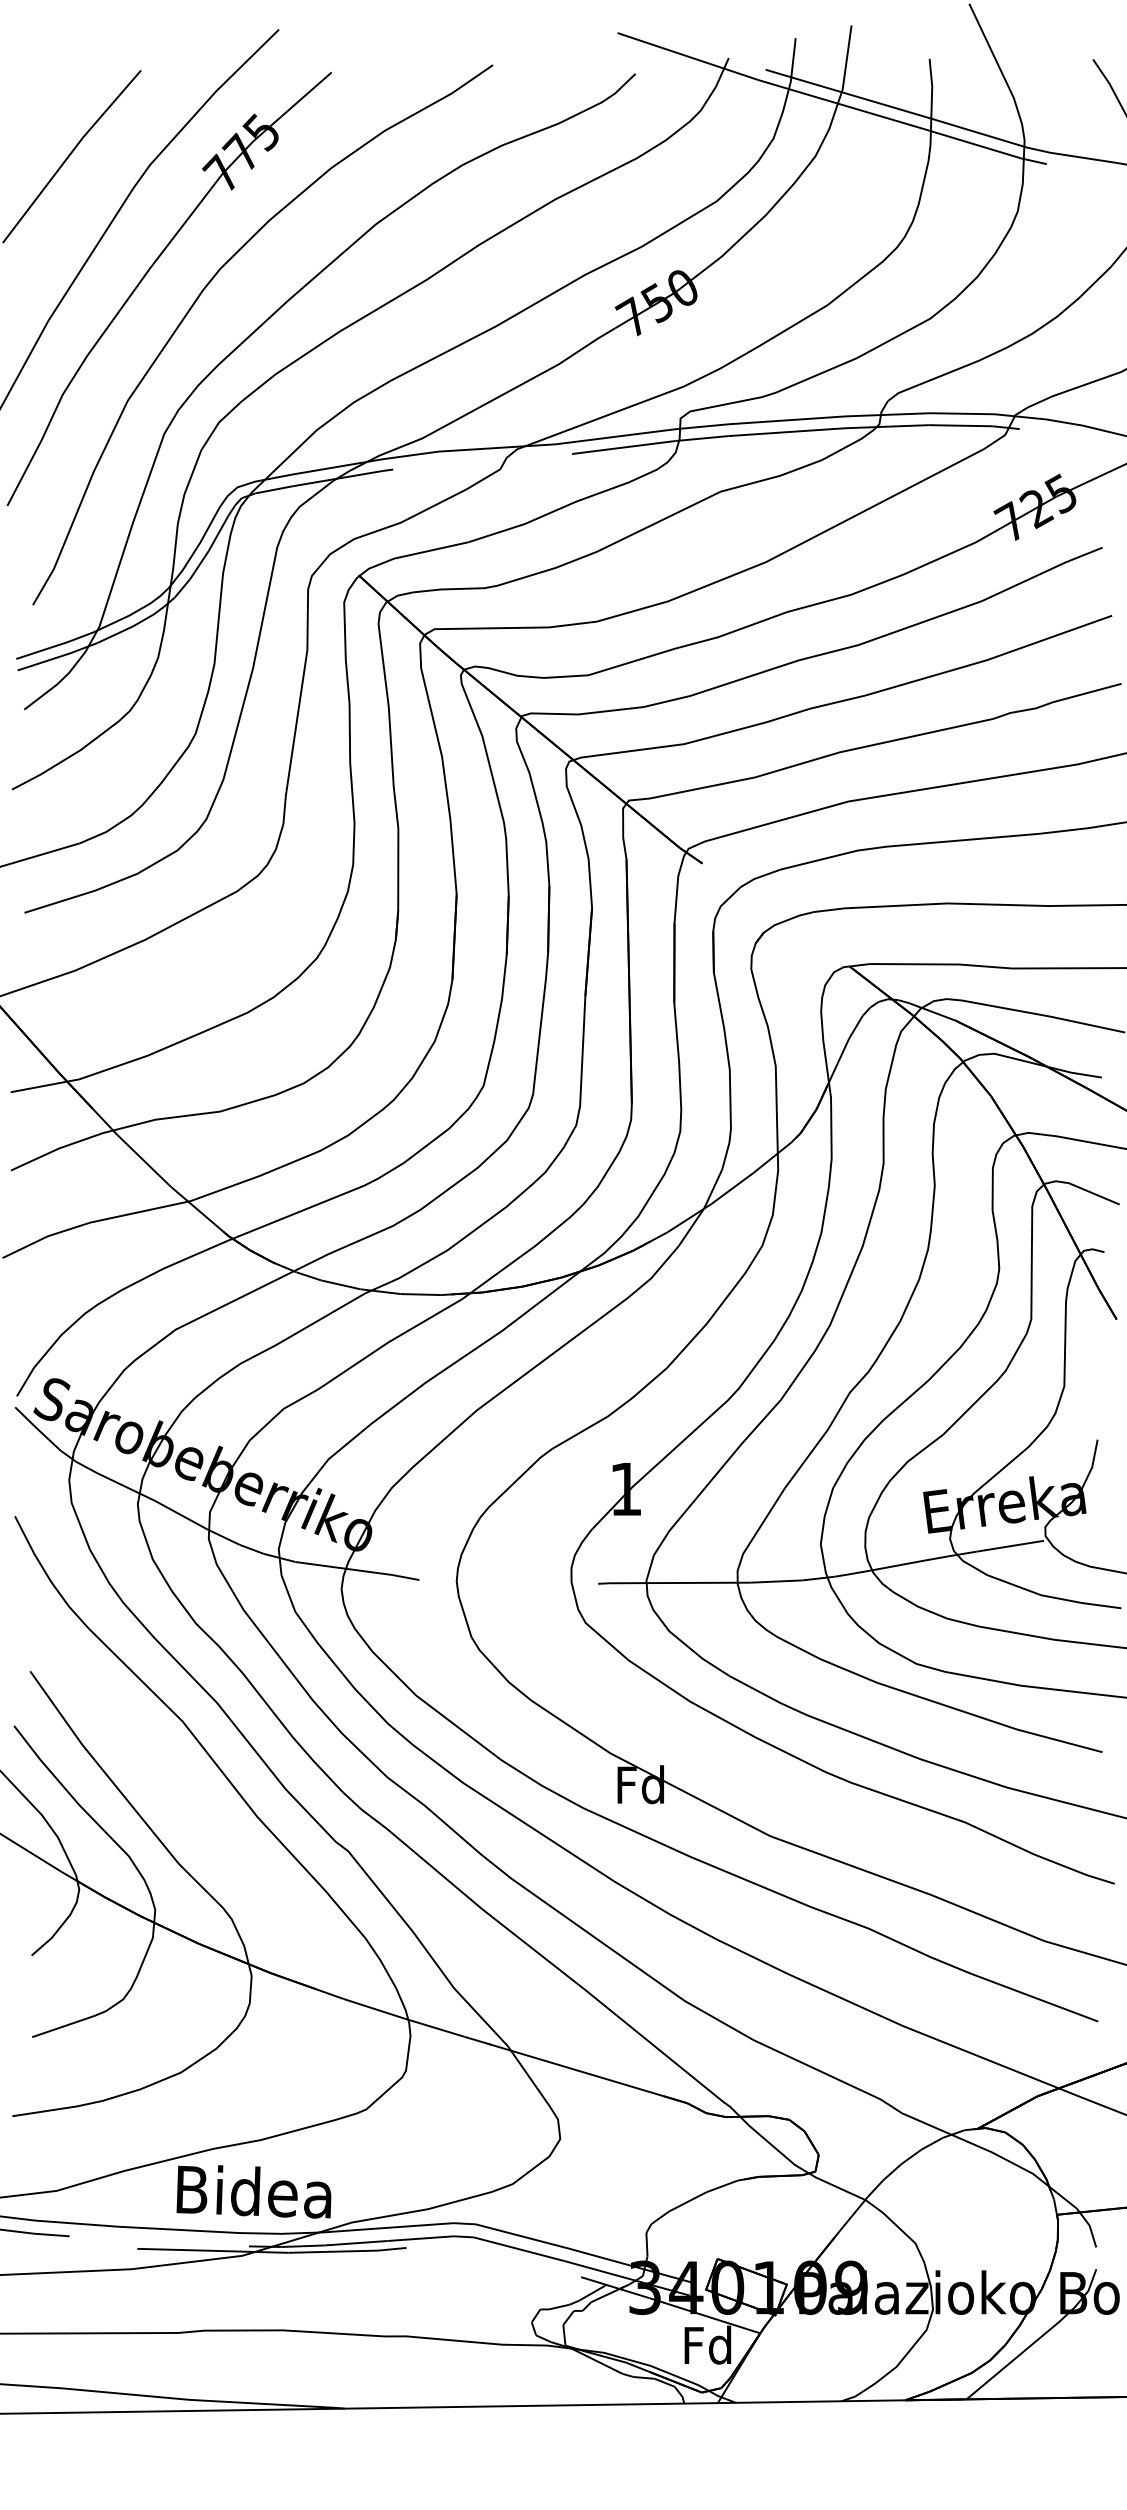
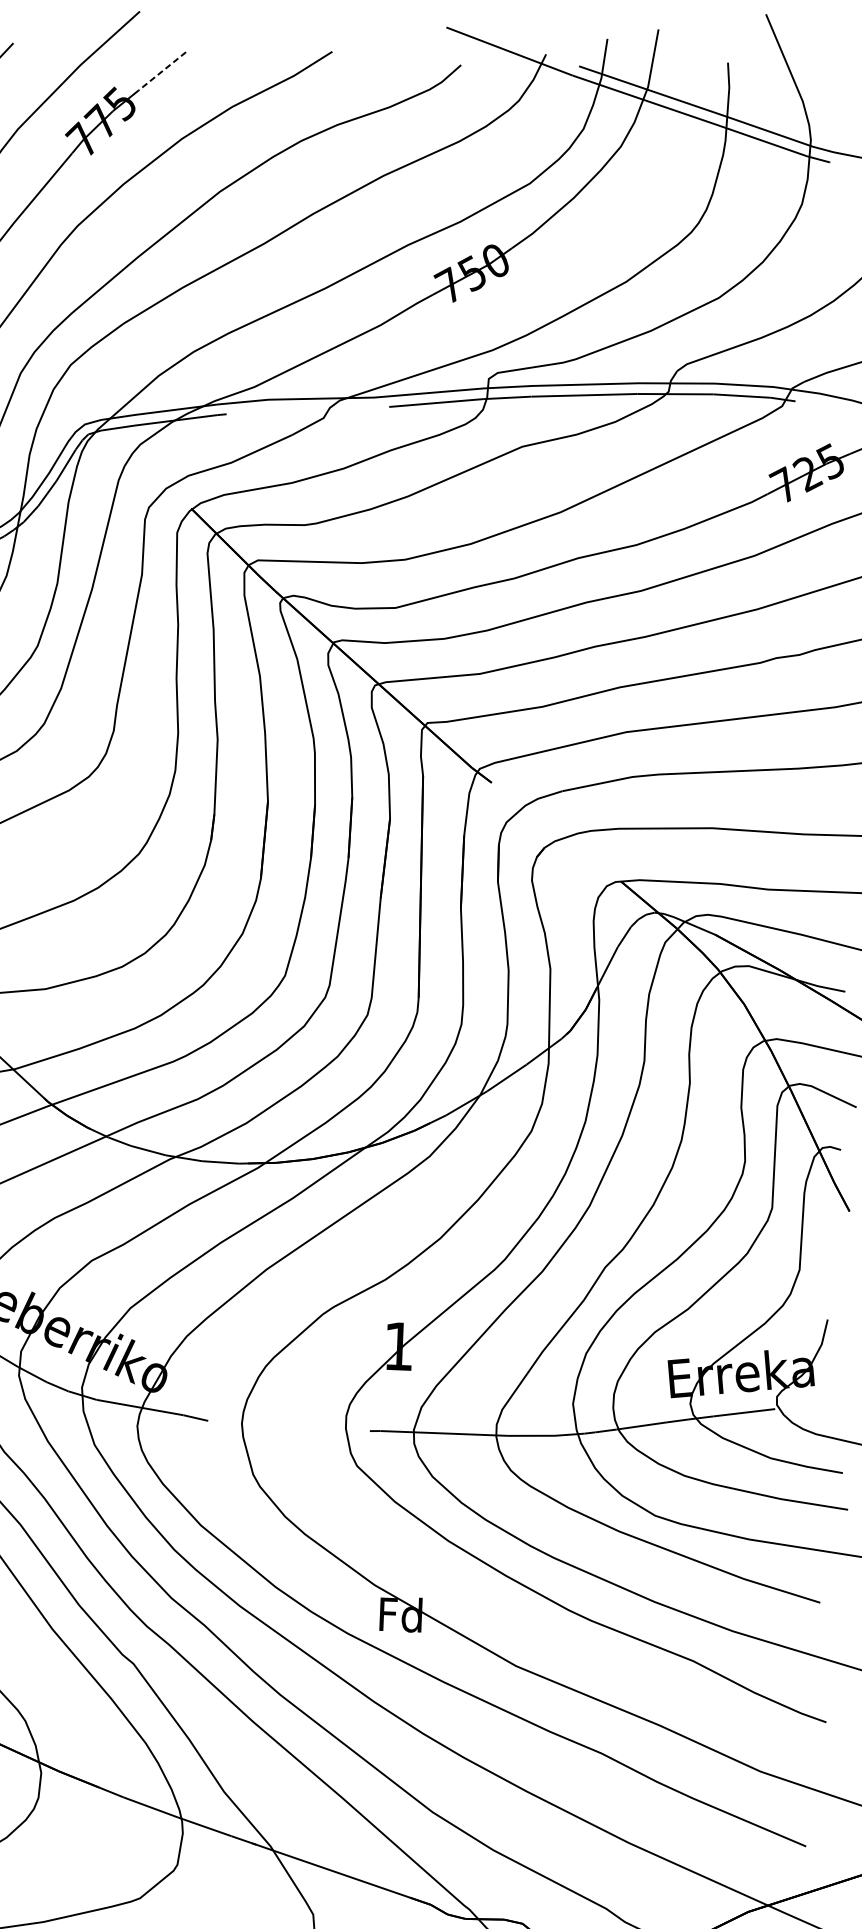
line: (306, 94) -> (162, 71), solid -> dashed

